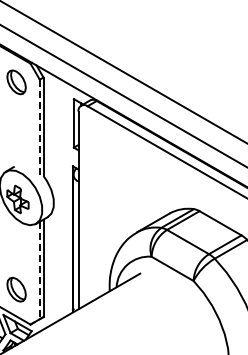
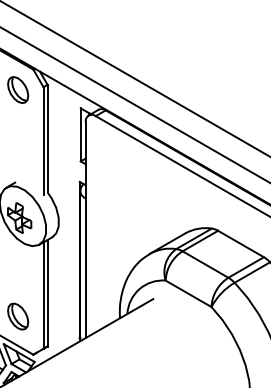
line: (39, 129) -> (43, 141), dashed -> solid
line: (39, 270) -> (43, 295), dashed -> solid

